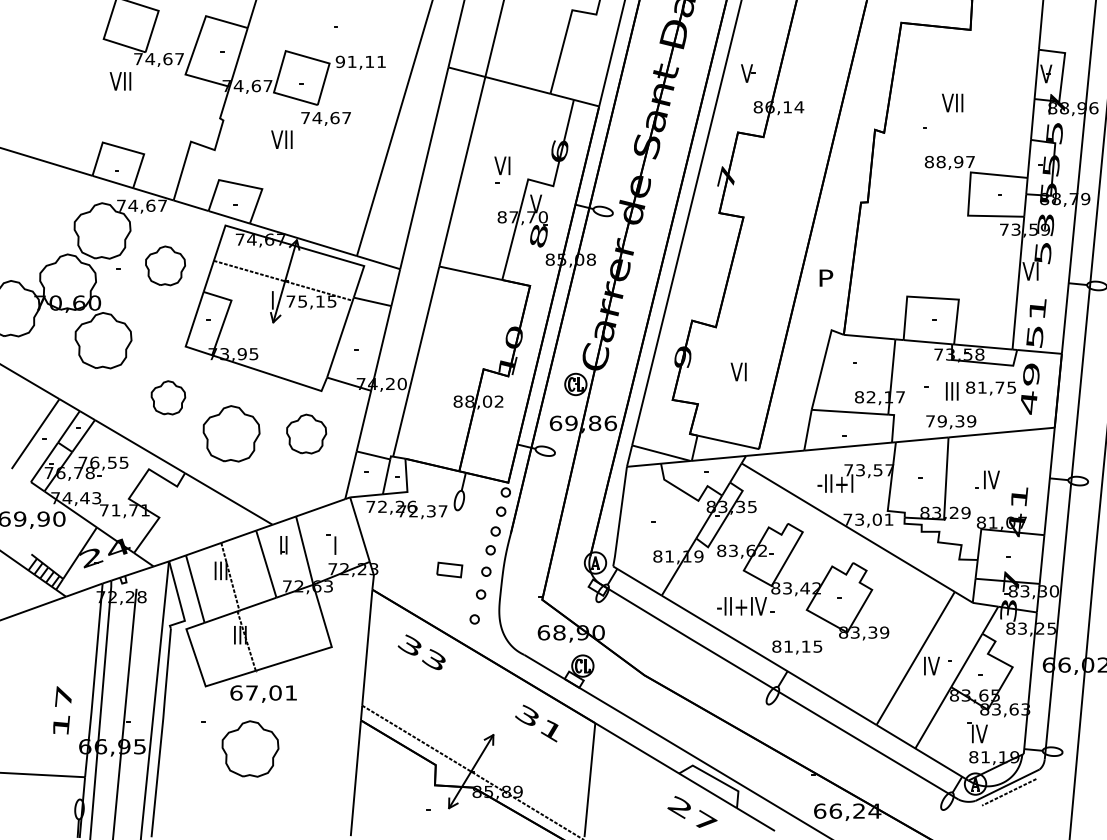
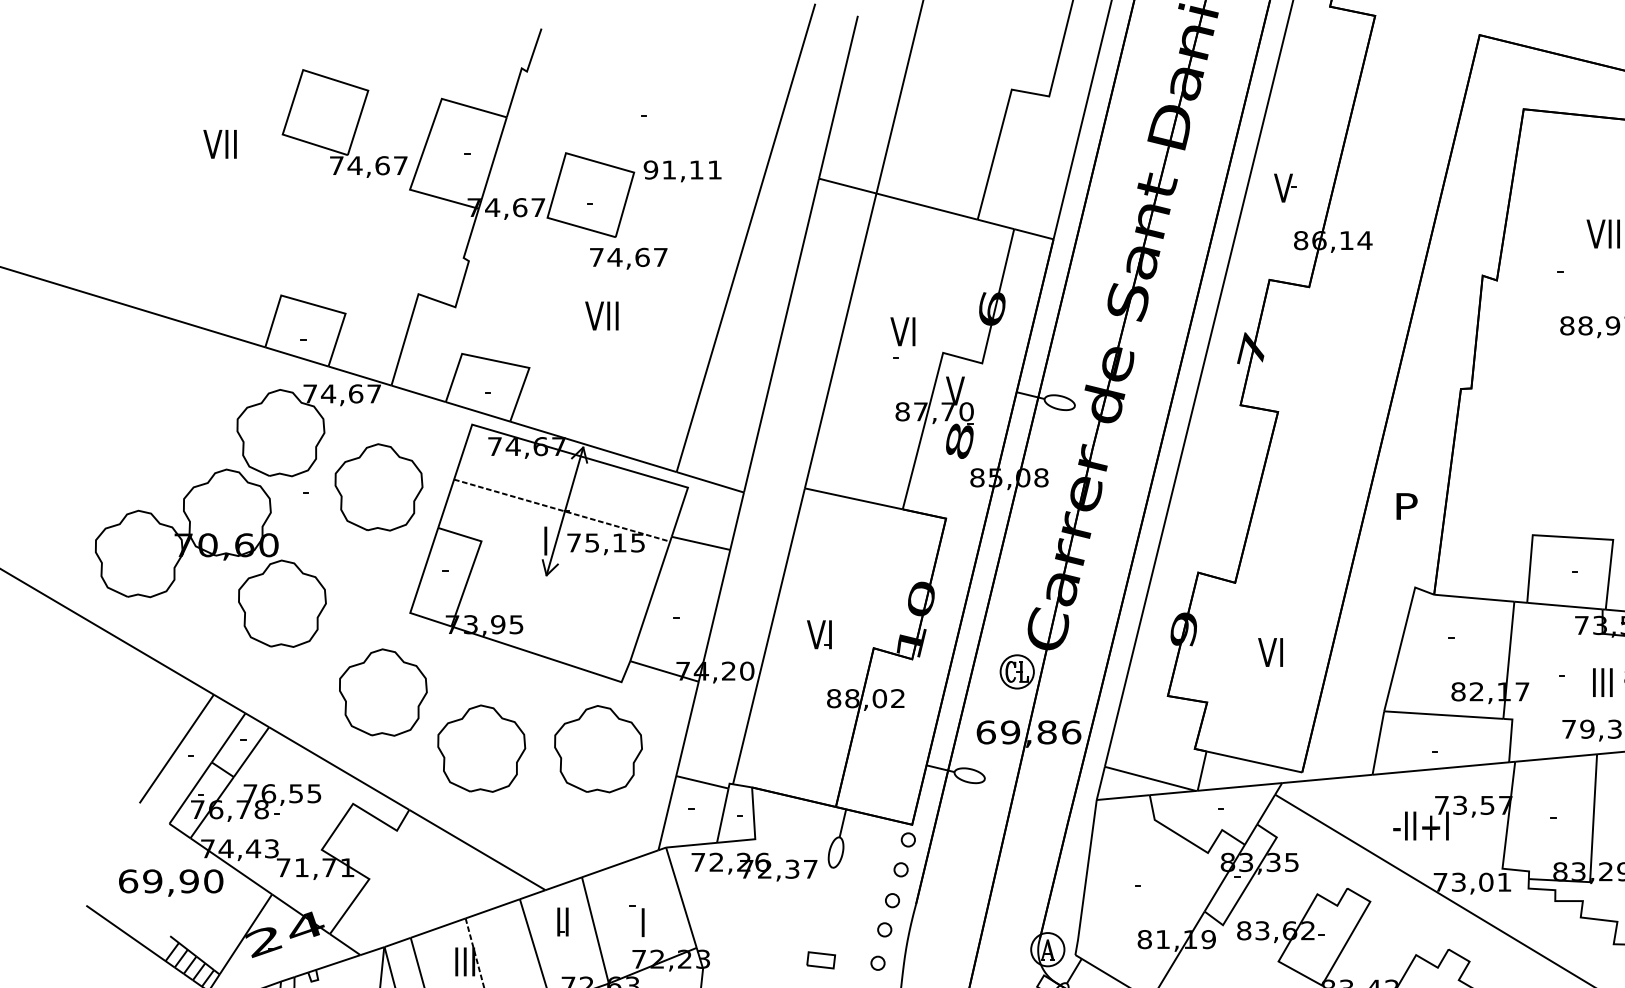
text: (120, 81) -> (220, 144), moved
text: (281, 139) -> (601, 315), moved
part: (165, 265) -> (378, 486), size x1.43
part: (448, 360) -> (819, 634), added
part: (168, 397) -> (383, 692), size x1.67
part: (306, 433) -> (598, 748), size x1.43
part: (449, 569) -> (820, 959), size x0.71

